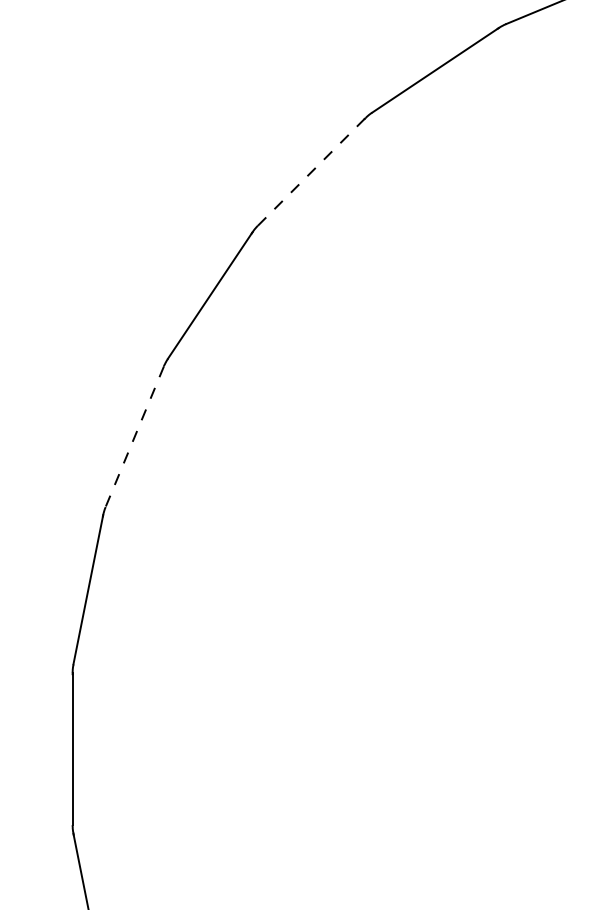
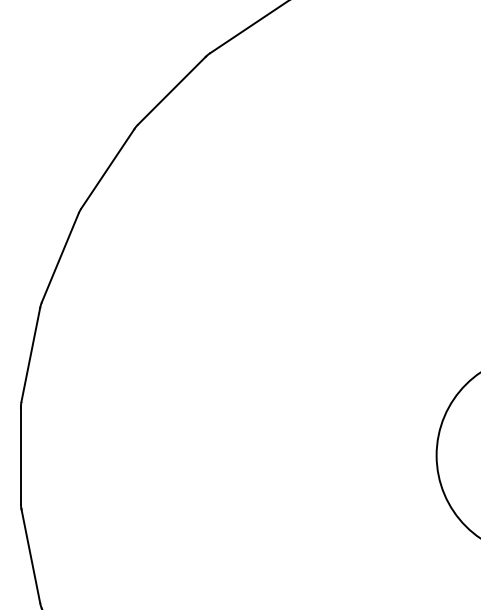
line: (312, 171) -> (172, 90), dashed -> solid
line: (135, 437) -> (60, 258), dashed -> solid

